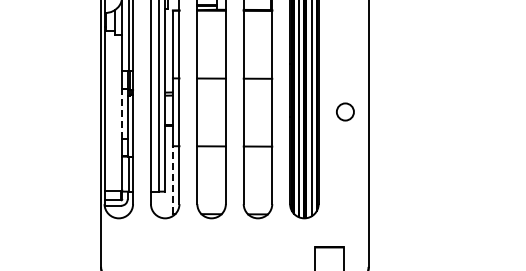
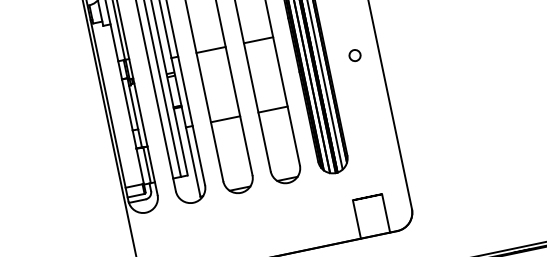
circle: (345, 111) -> (355, 55), size x0.62
line: (122, 113) -> (127, 104), dashed -> solid
line: (172, 180) -> (192, 162), dashed -> solid

